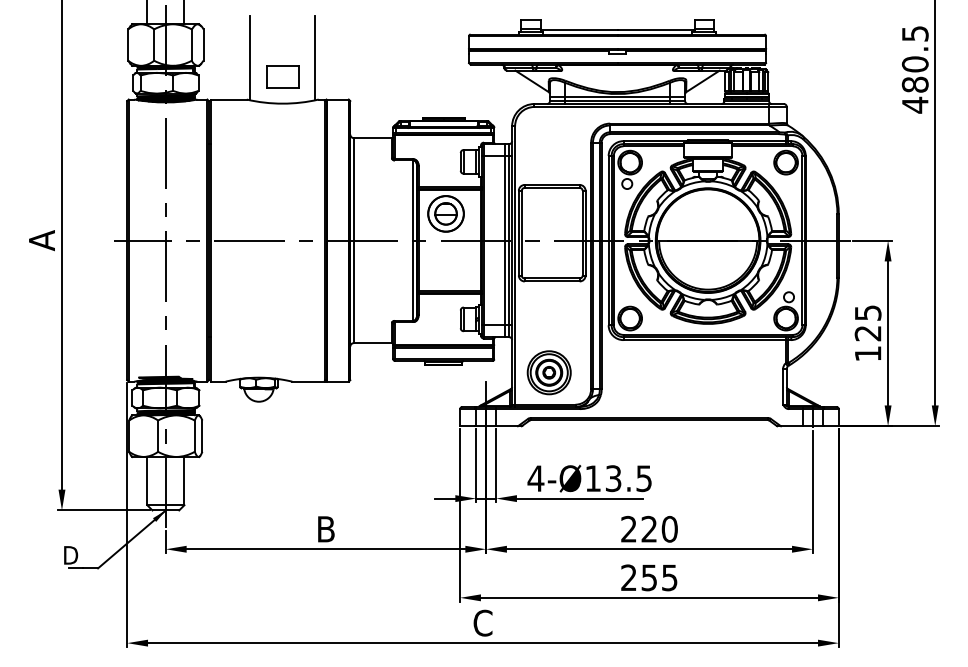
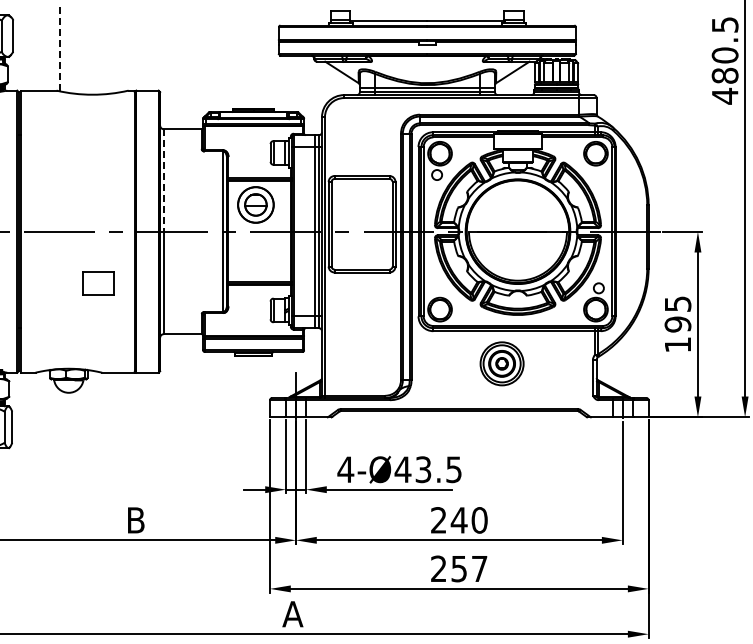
line: (315, 57) -> (125, 48), removed
line: (250, 58) -> (60, 49), solid -> dashed
part: (282, 76) -> (98, 282), moved
line: (354, 189) -> (164, 180), solid -> dashed
text: (867, 333) -> (677, 324), 125 -> 195
part: (548, 372) -> (501, 363), moved
text: (592, 478) -> (402, 469), 4-Ø13.5 -> 4-Ø43.5
text: (648, 528) -> (458, 519), 220 -> 240
text: (669, 577) -> (479, 568), 255 -> 257
text: (482, 622) -> (292, 613), C -> A

